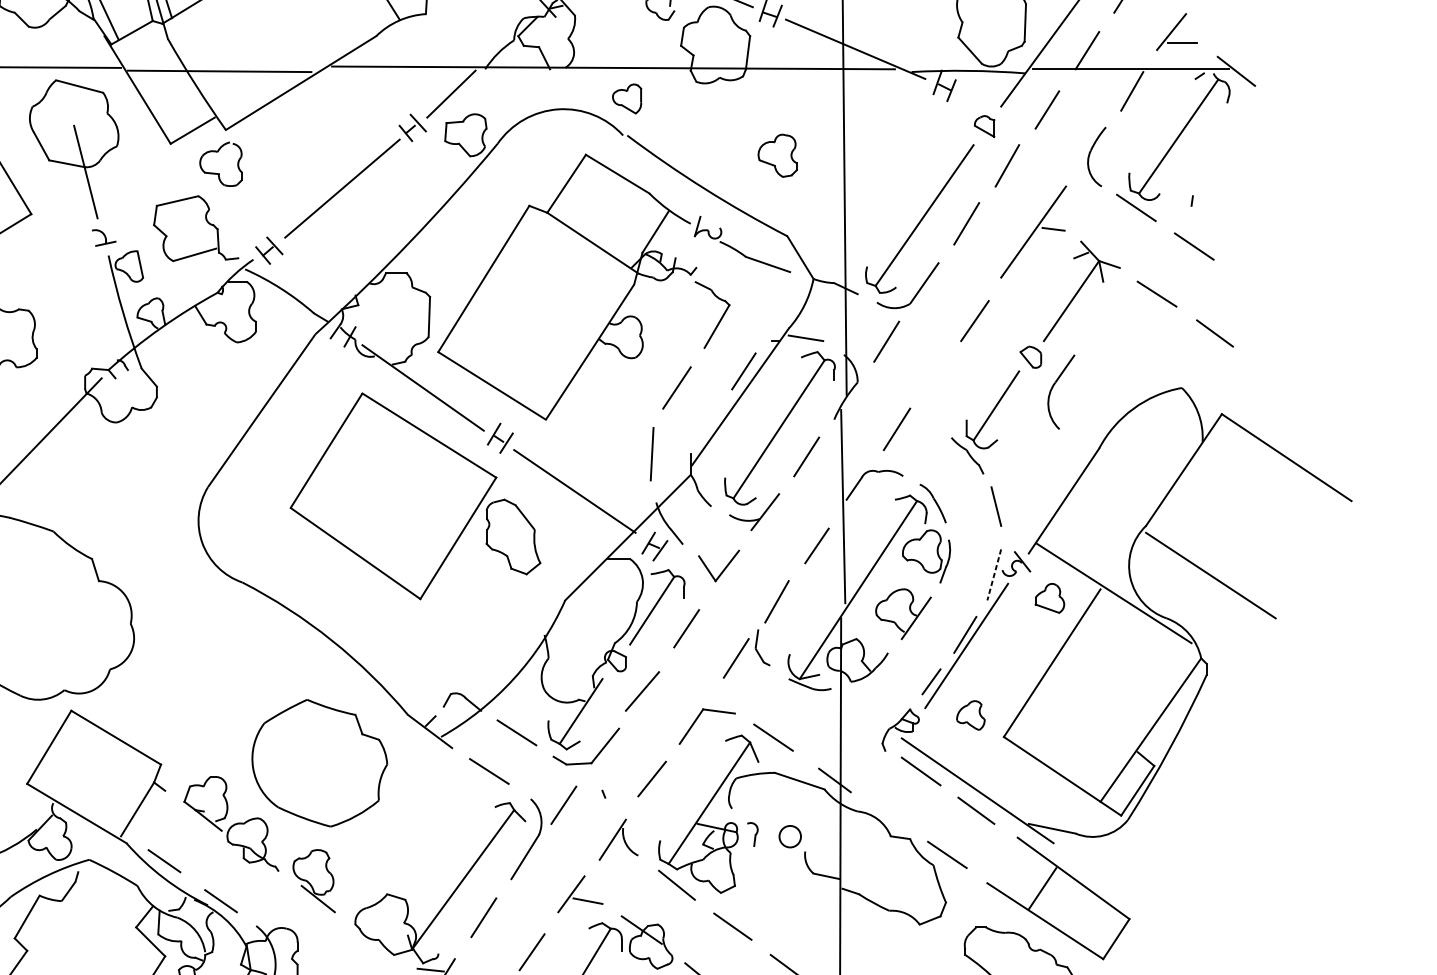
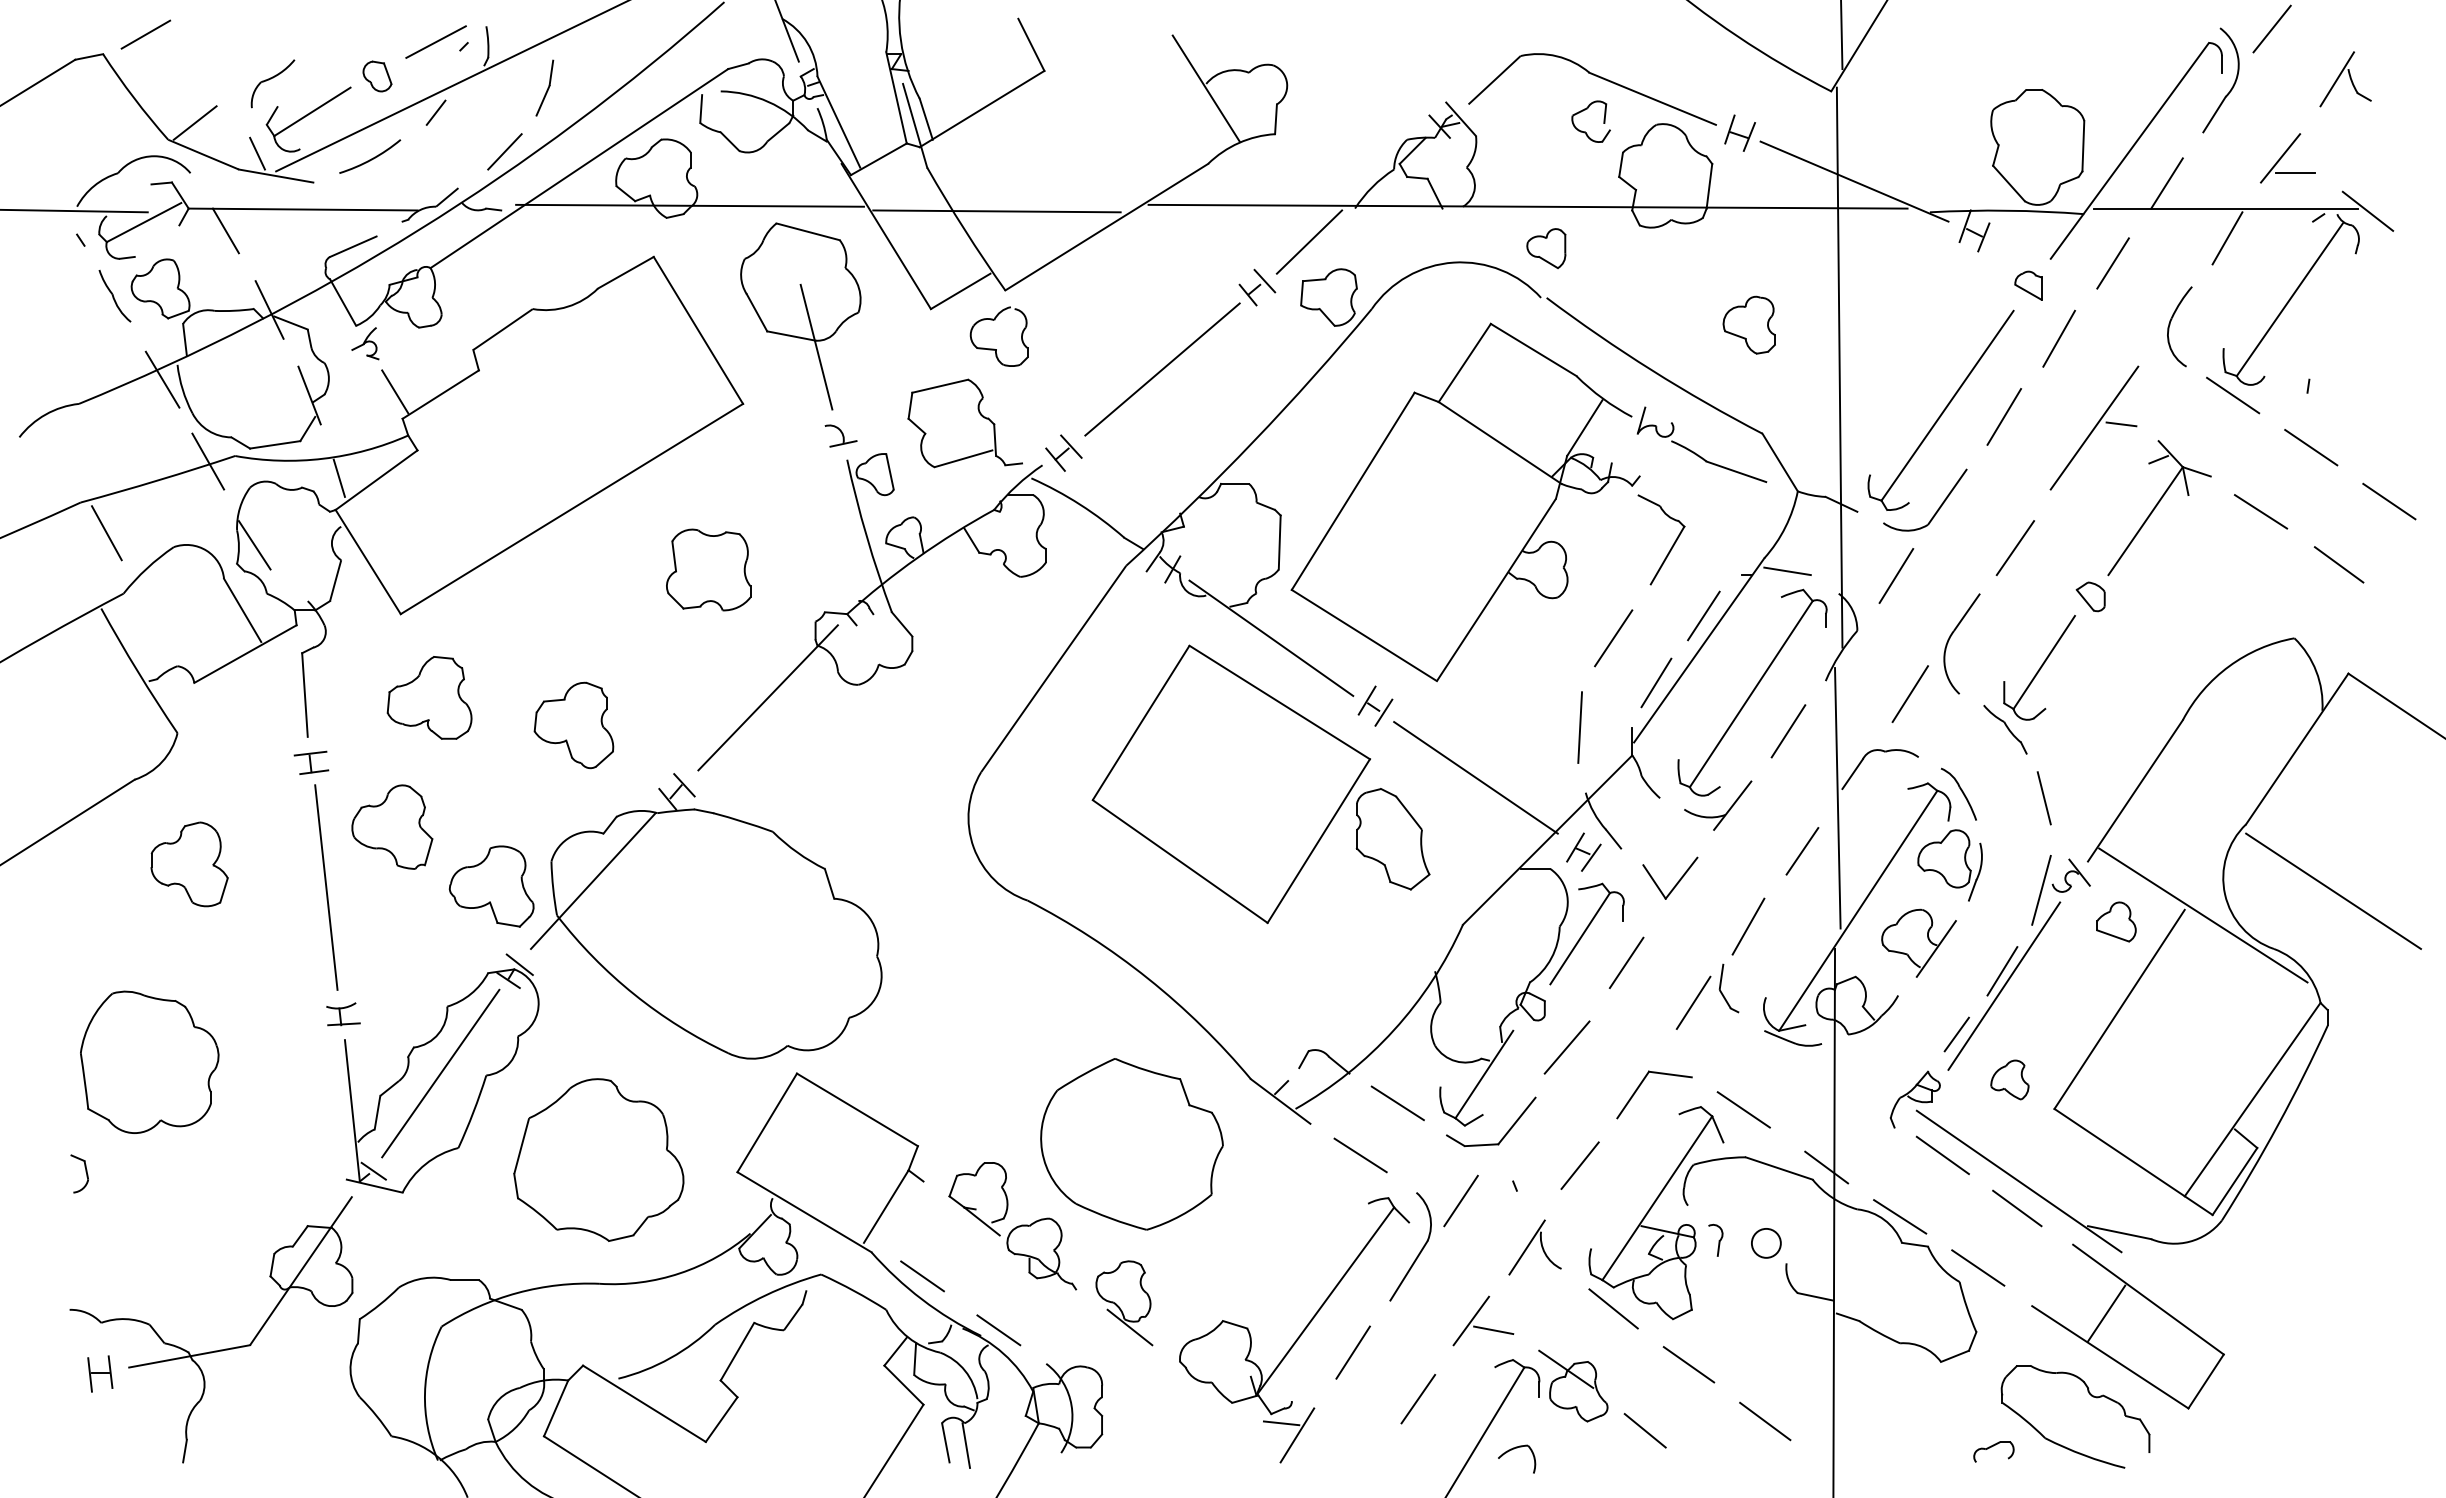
line: (1252, 286) -> (2389, 501), added
part: (1054, 385) -> (1952, 635), moved
line: (708, 420) -> (1656, 682), added
line: (994, 575) -> (2041, 890), dashed -> solid
line: (889, 816) -> (1900, 1216), added

